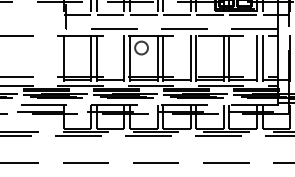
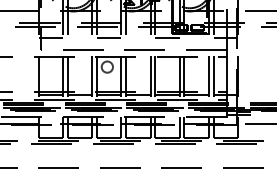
line: (110, 15) -> (80, 38), removed
line: (177, 15) -> (138, 38), removed
line: (243, 15) -> (196, 38), removed

